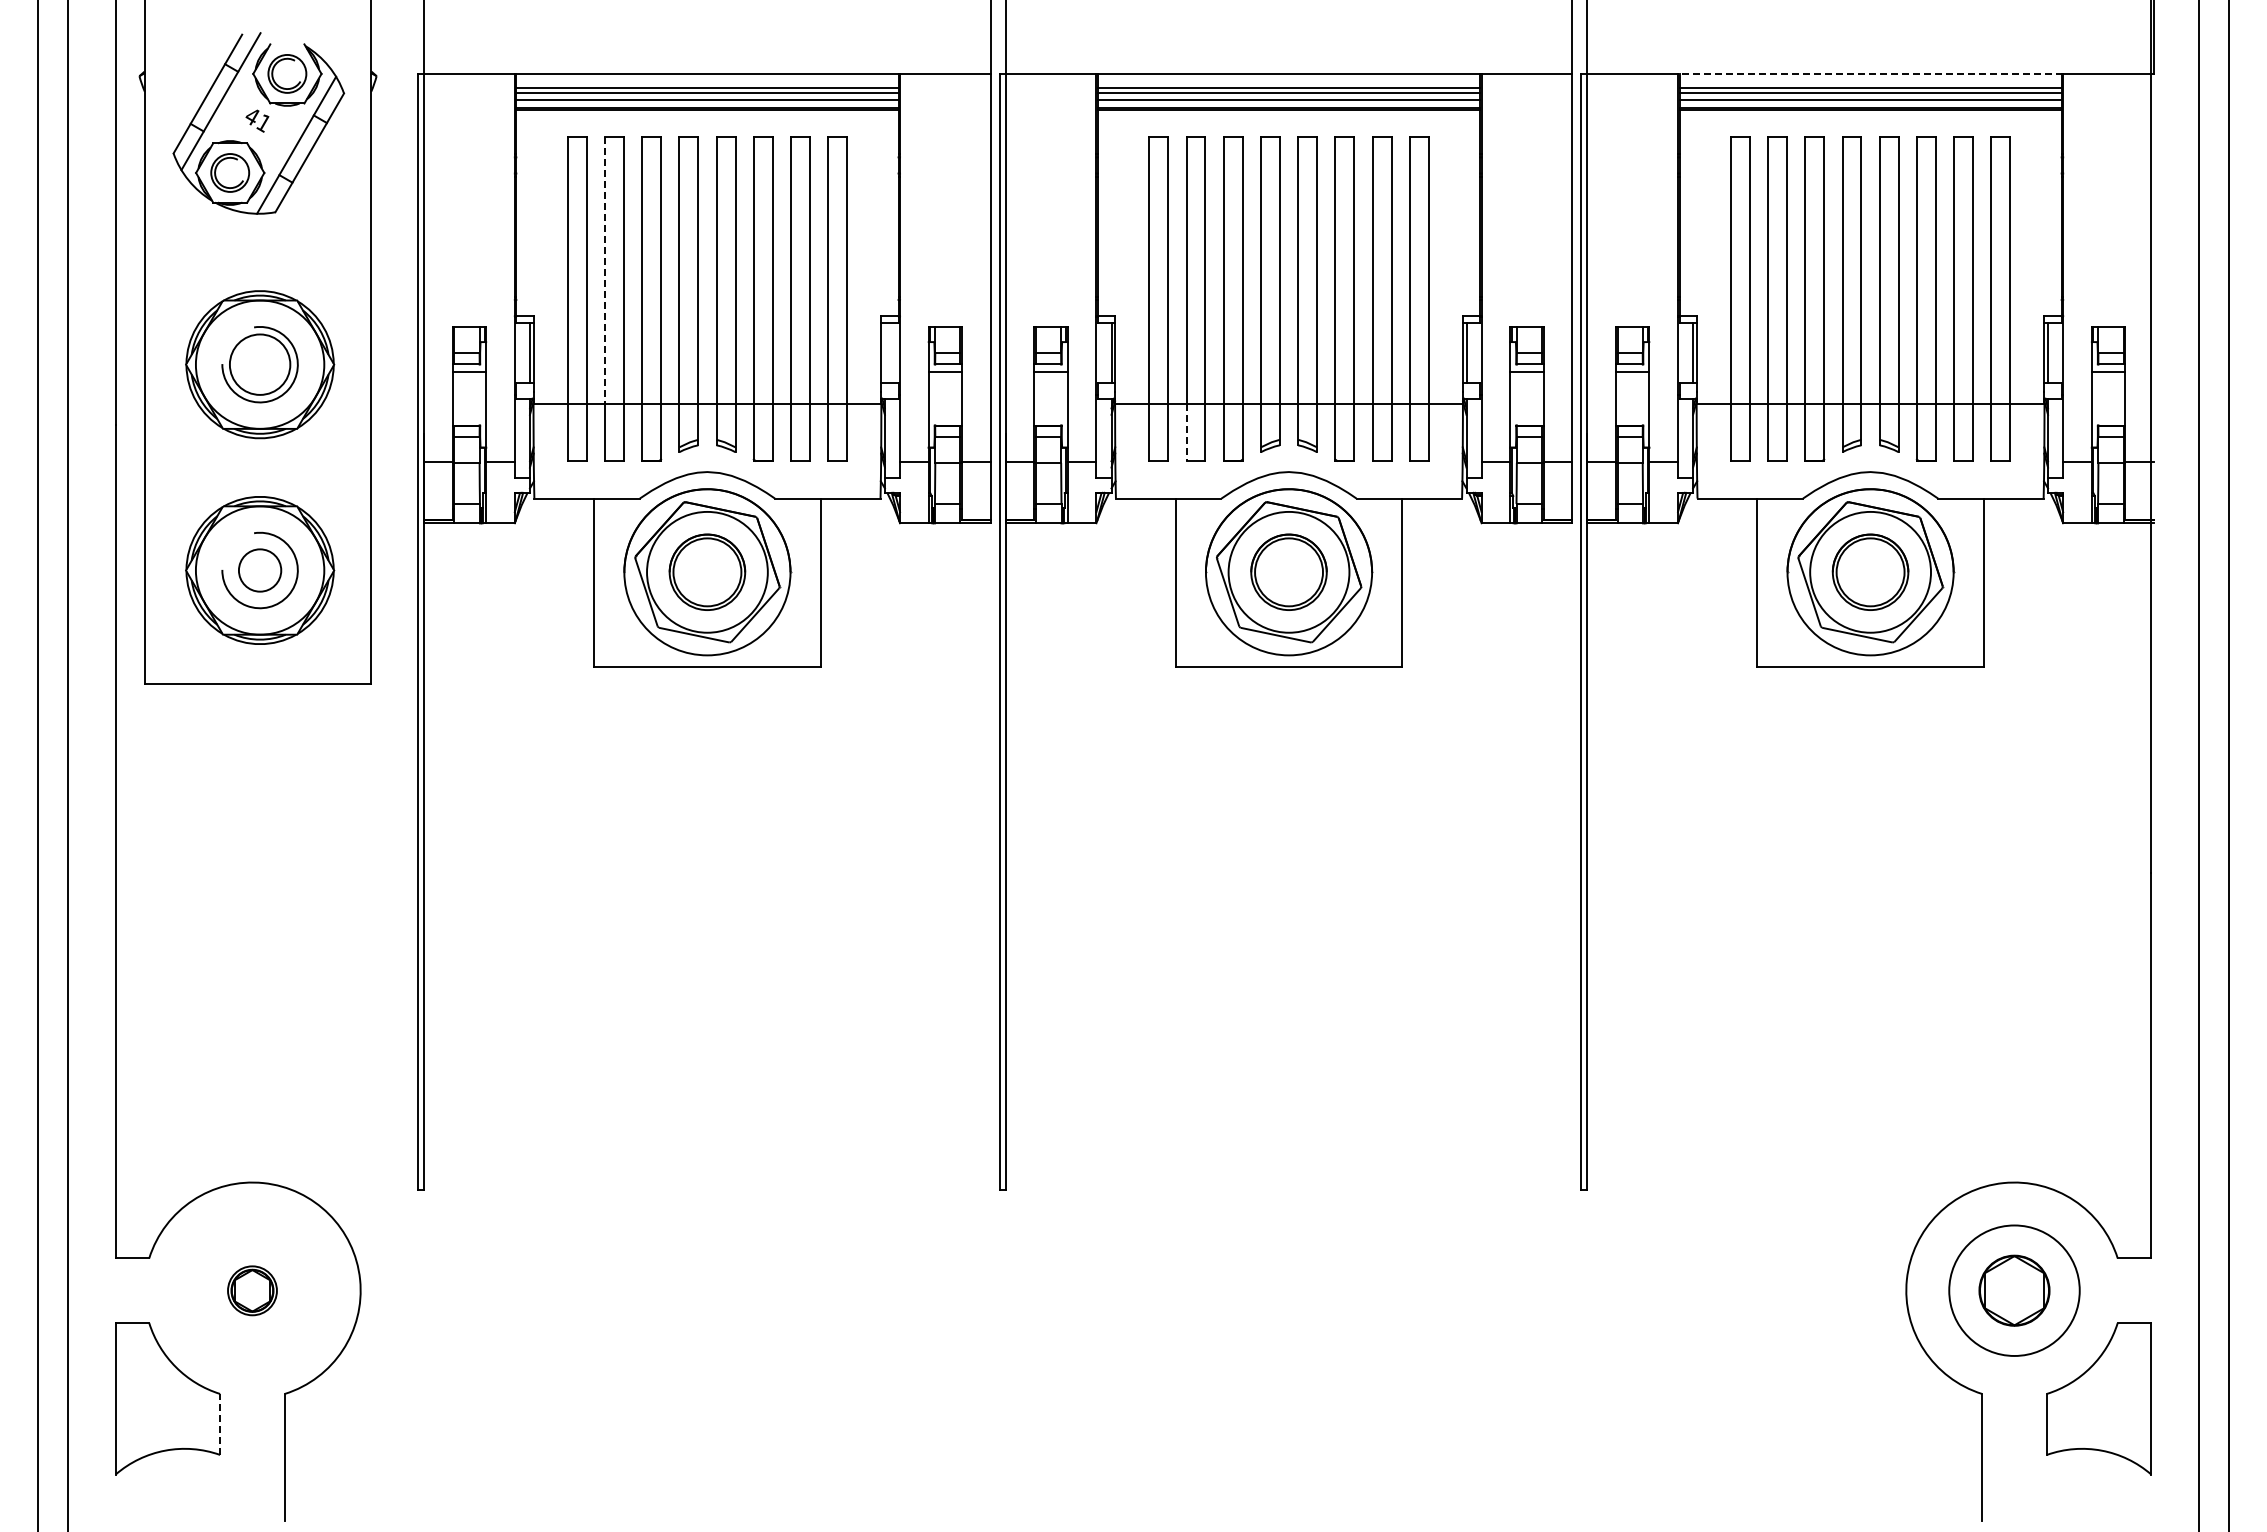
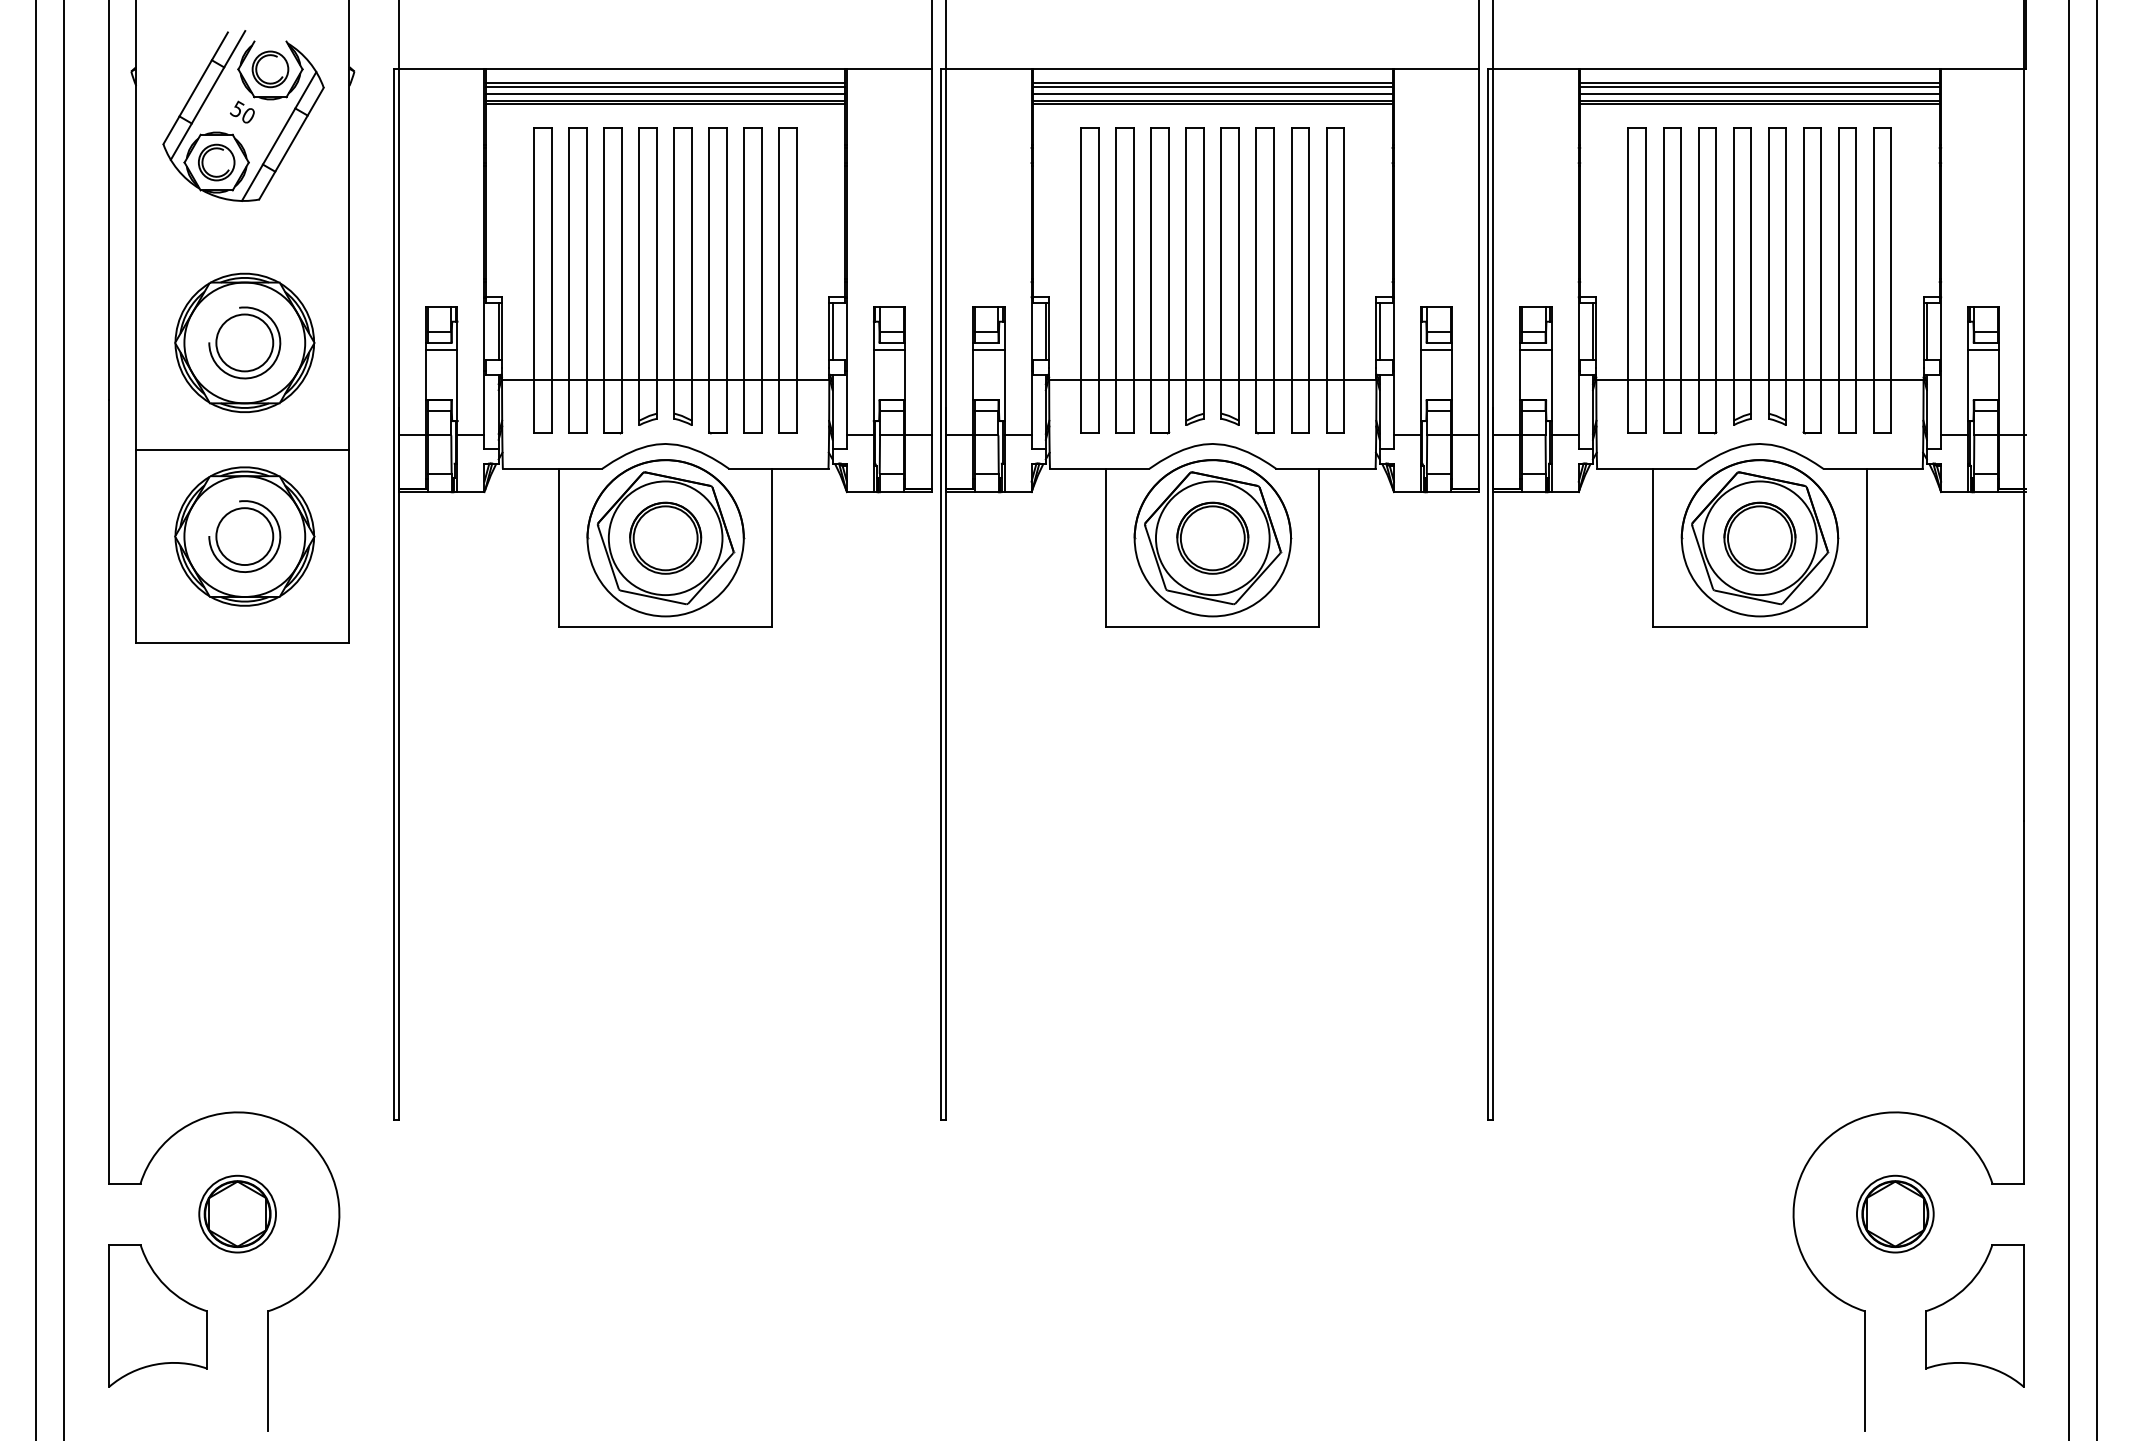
line: (1870, 73) -> (1759, 68), dashed -> solid
text: (257, 119) -> (242, 112), 41 -> 50
line: (604, 270) -> (568, 254), dashed -> solid
line: (884, 352) -> (832, 331), added
line: (1186, 433) -> (1116, 407), dashed -> solid
line: (257, 478) -> (242, 450), added
circle: (259, 570) -> (244, 536), size x1.43
part: (252, 1290) -> (237, 1213), size x1.67
circle: (2014, 1290) -> (1895, 1213), size x0.62
line: (220, 1424) -> (207, 1340), dashed -> solid

